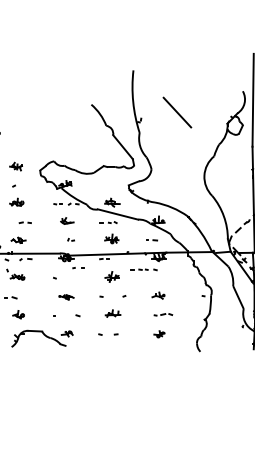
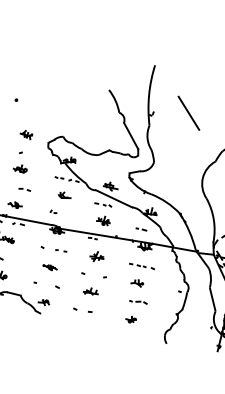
part: (70, 239) -> (53, 211), moved
part: (78, 268) -> (61, 251), moved
part: (143, 269) -> (141, 266), moved

